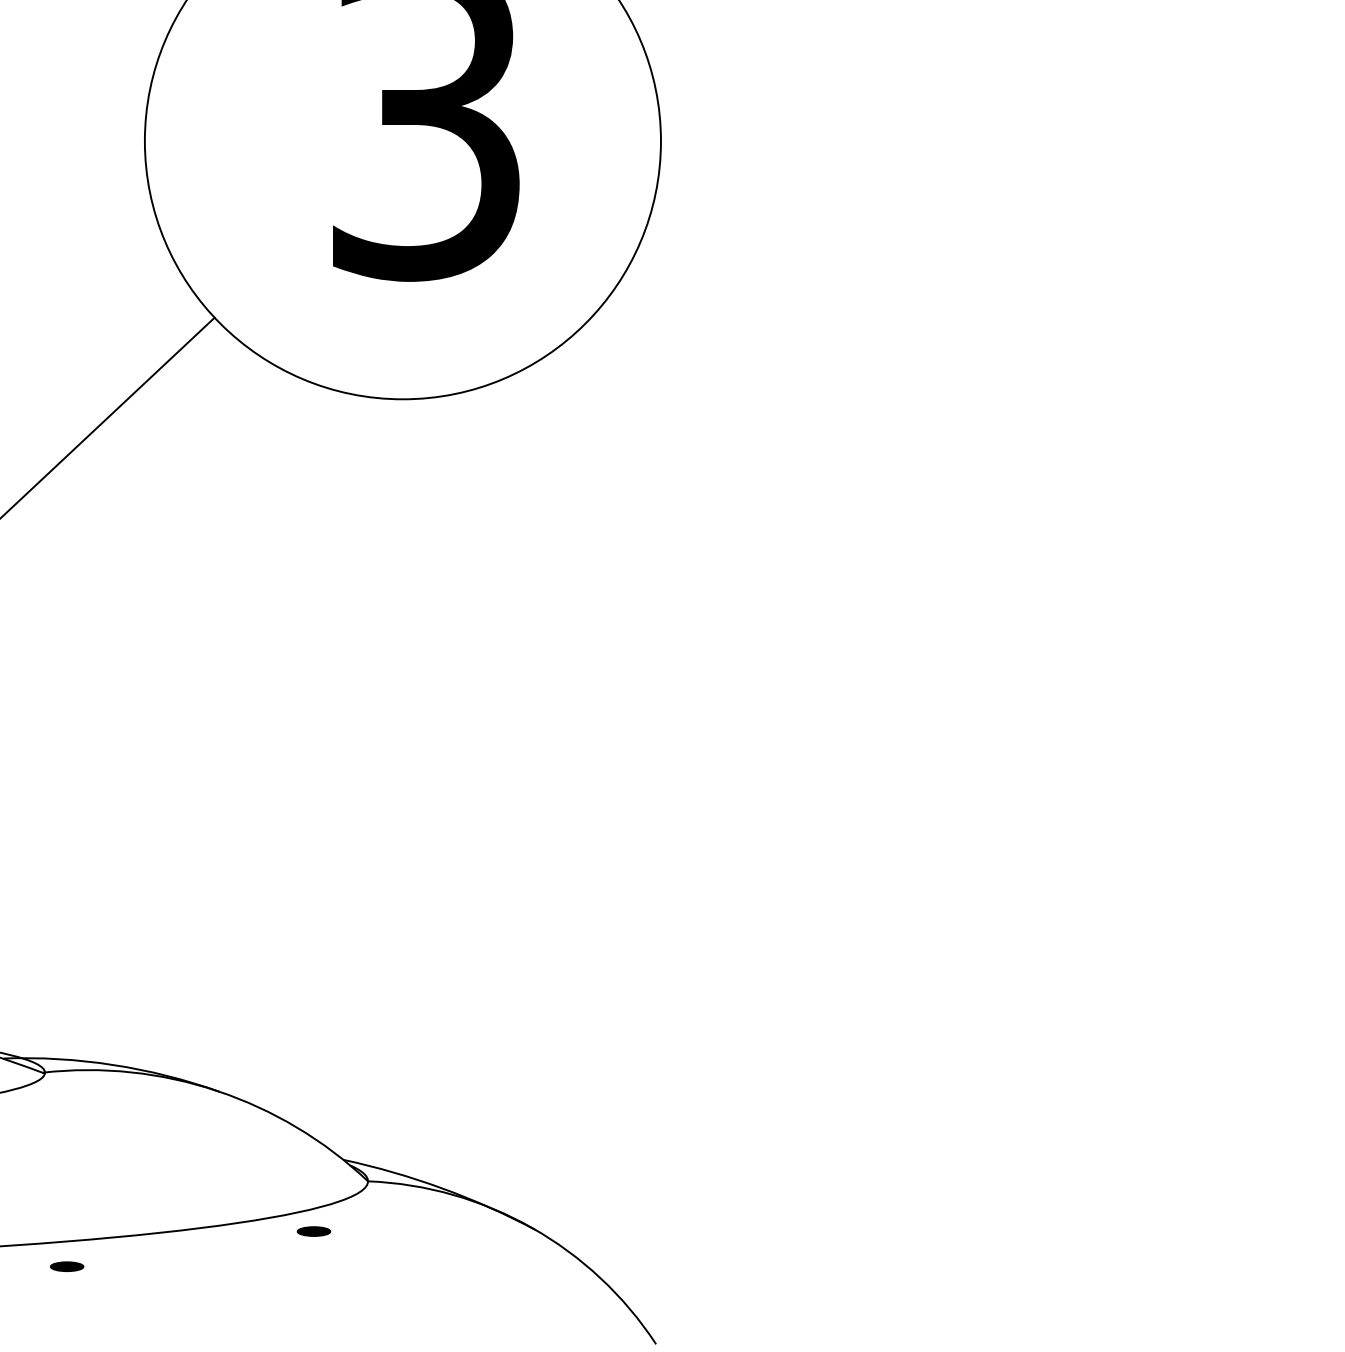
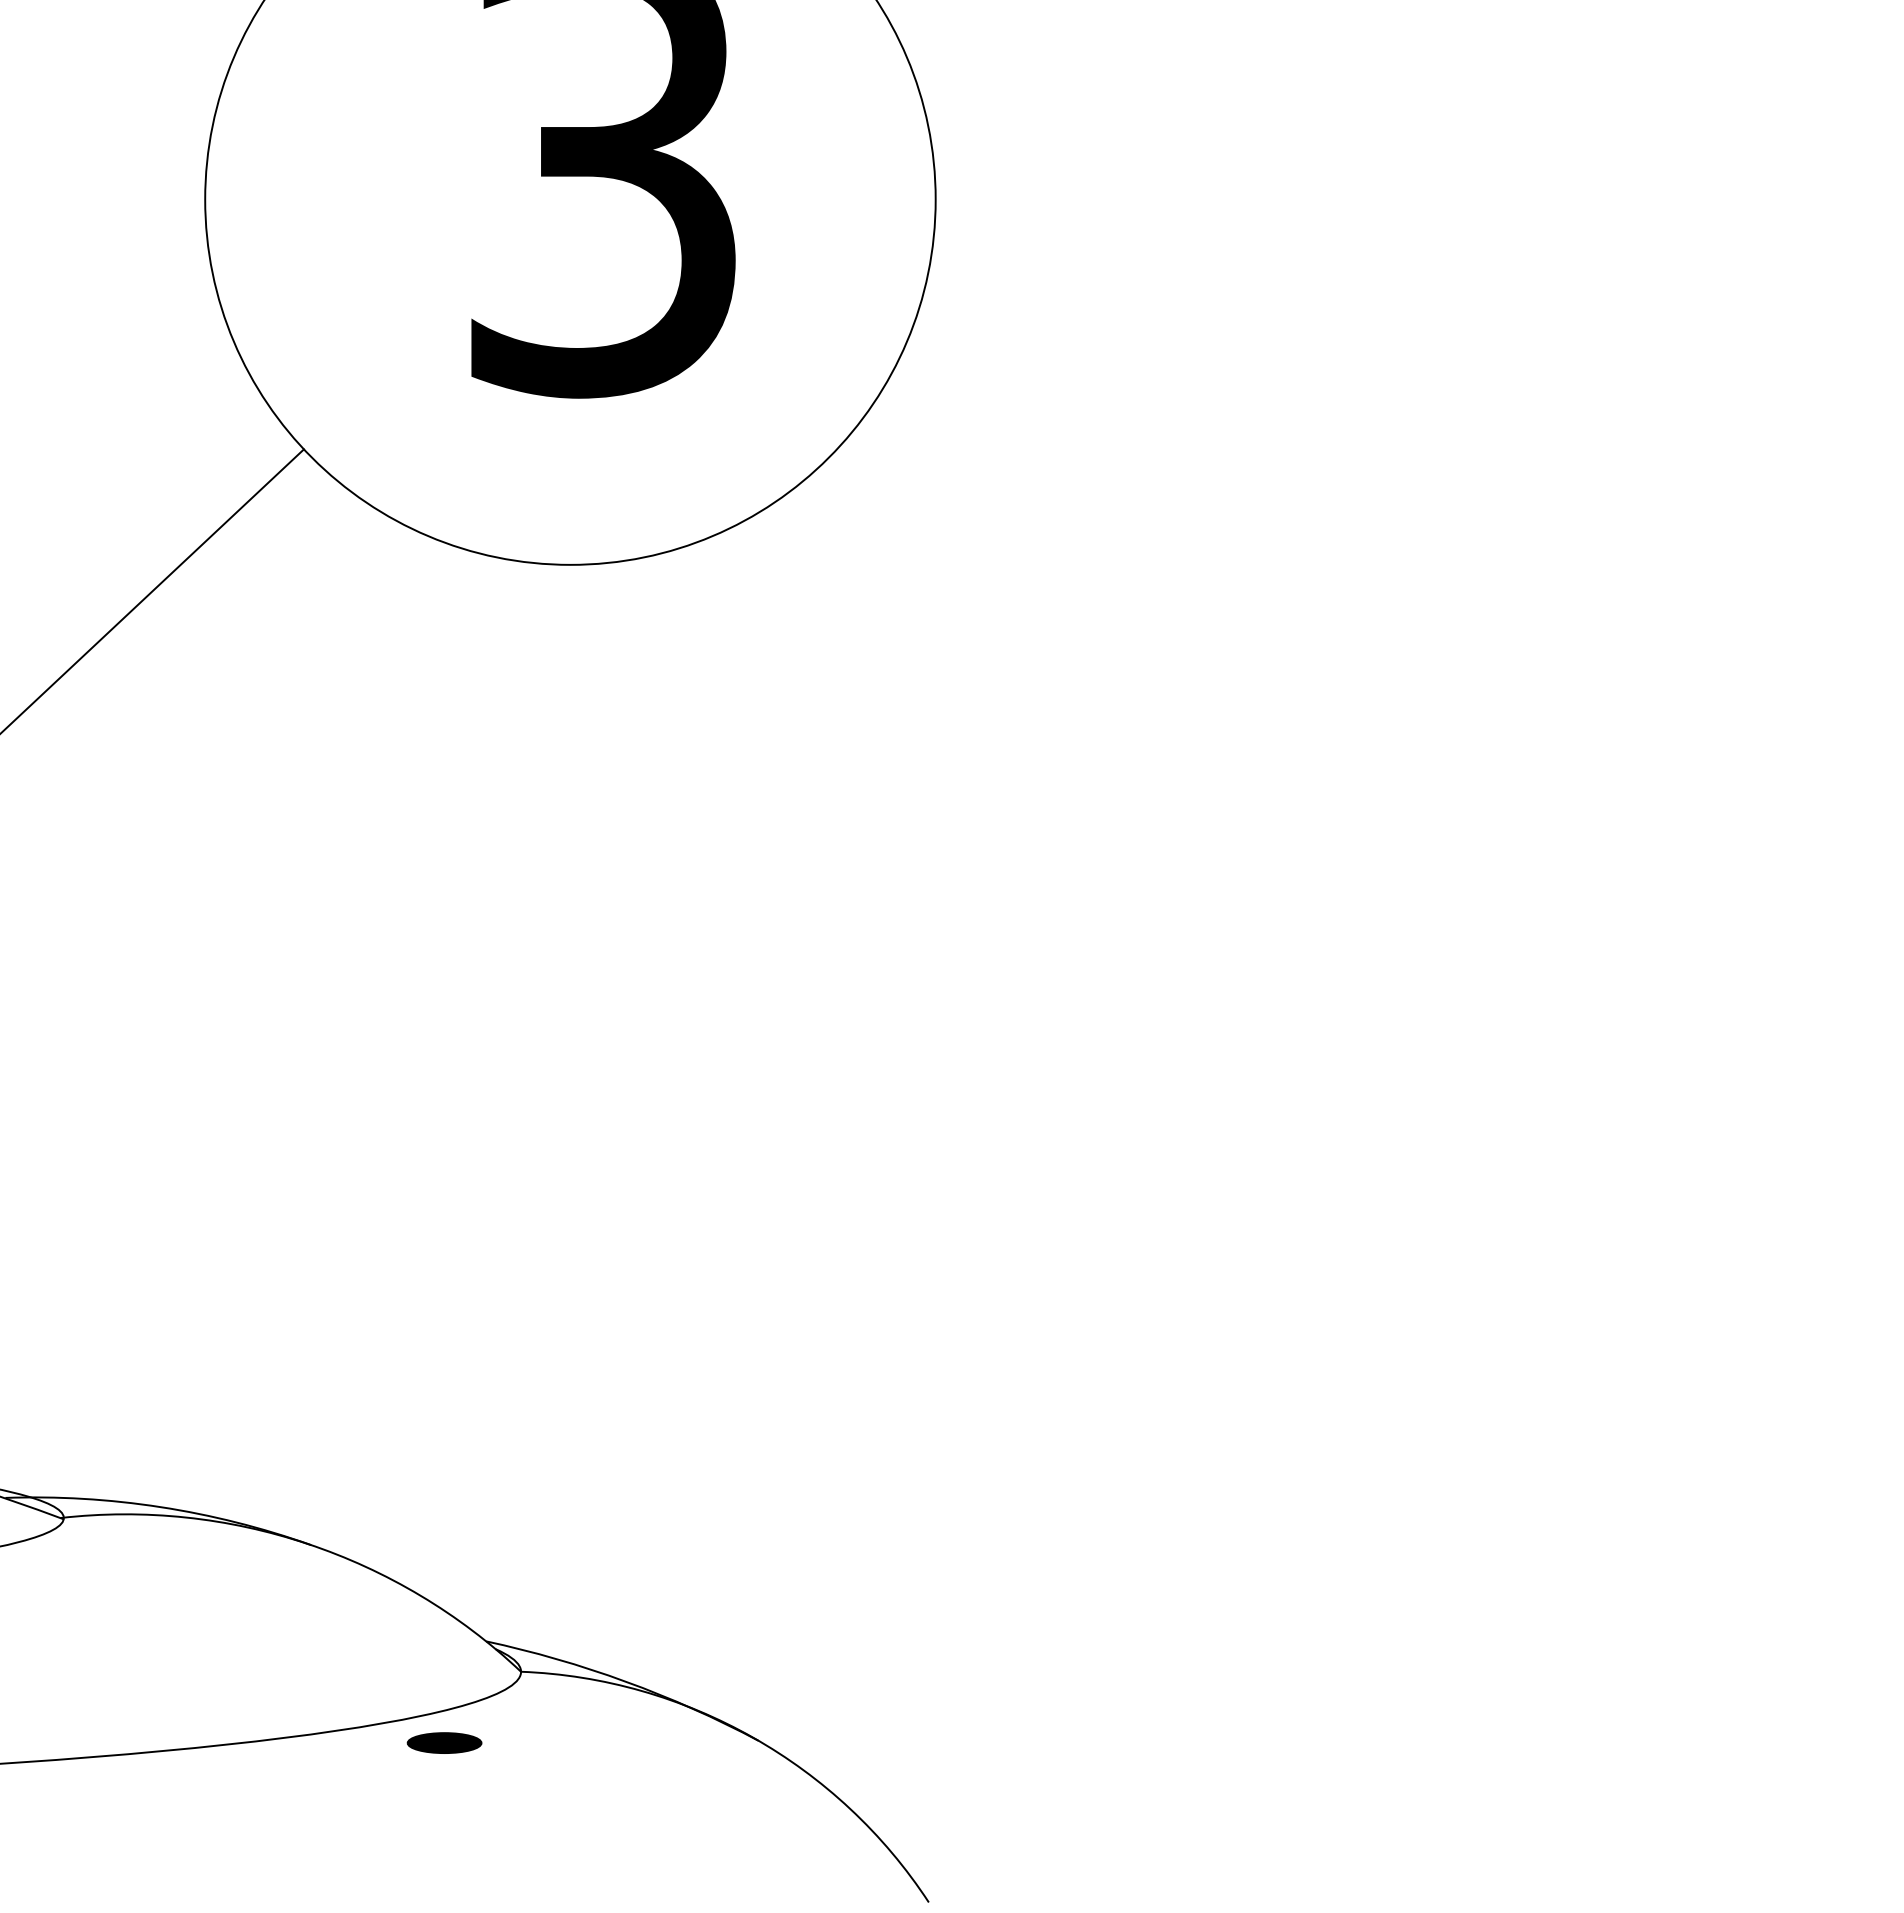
part: (313, 1231) -> (444, 1742), size x1.6
part: (66, 1266) -> (94, 1792), removed

